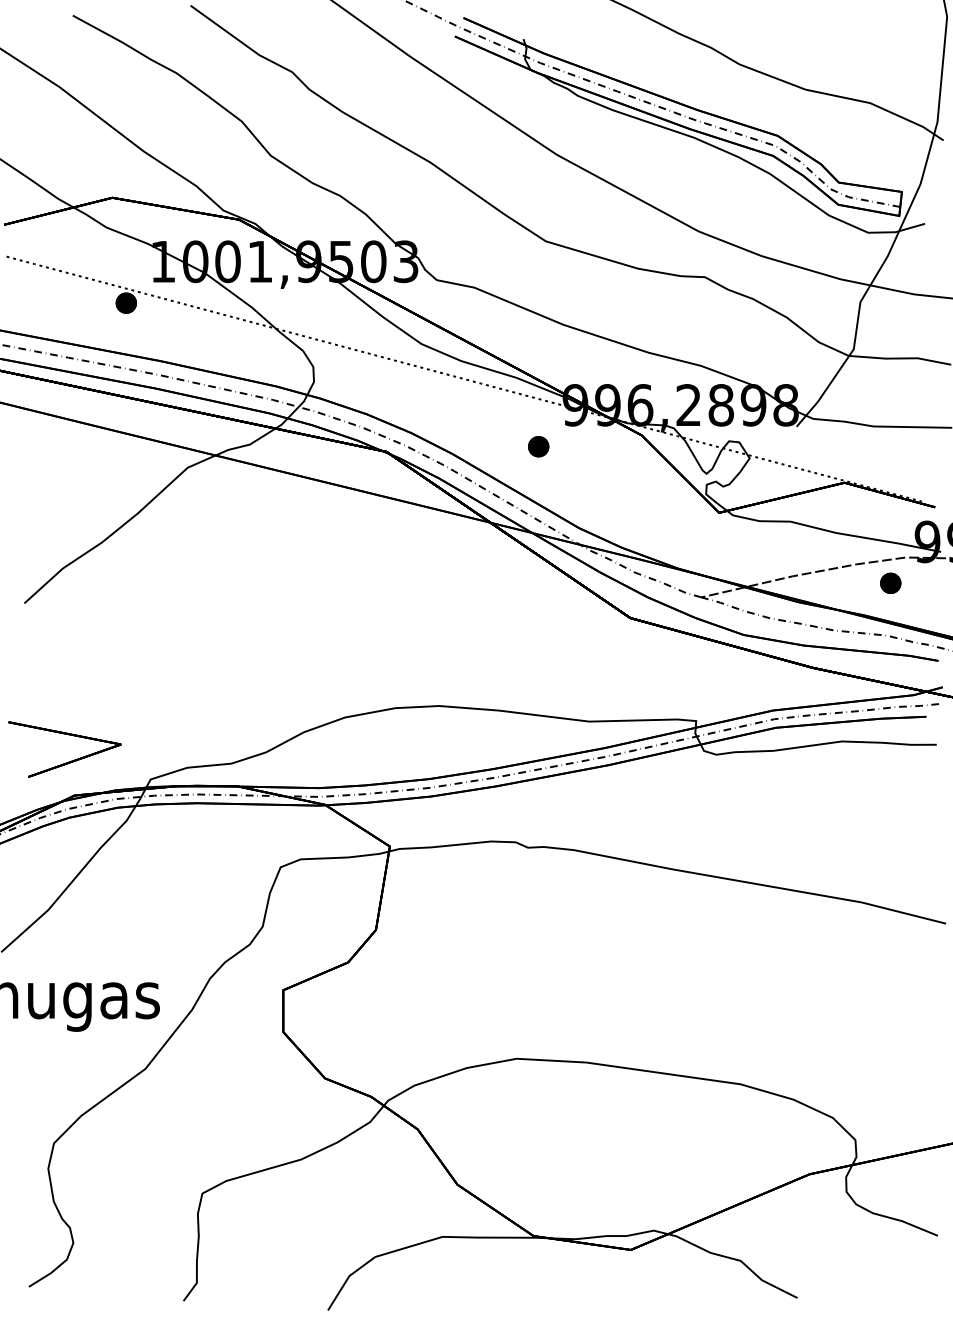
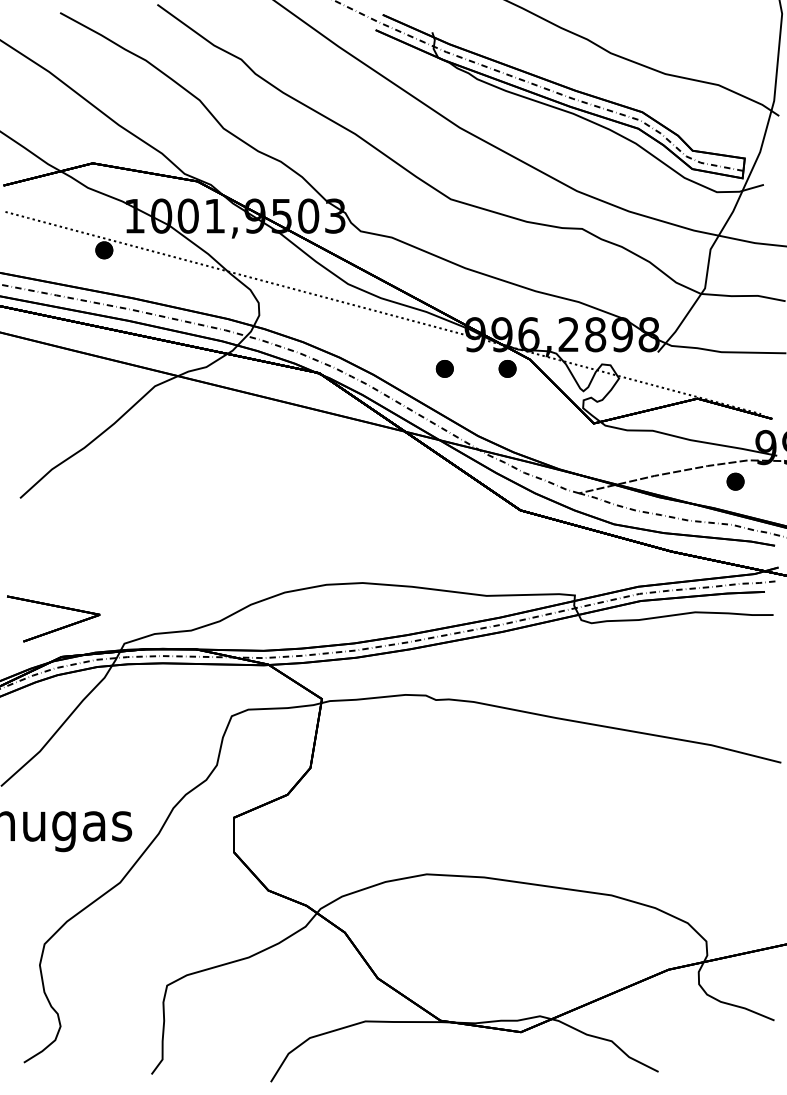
part: (614, 446) -> (507, 368), added

